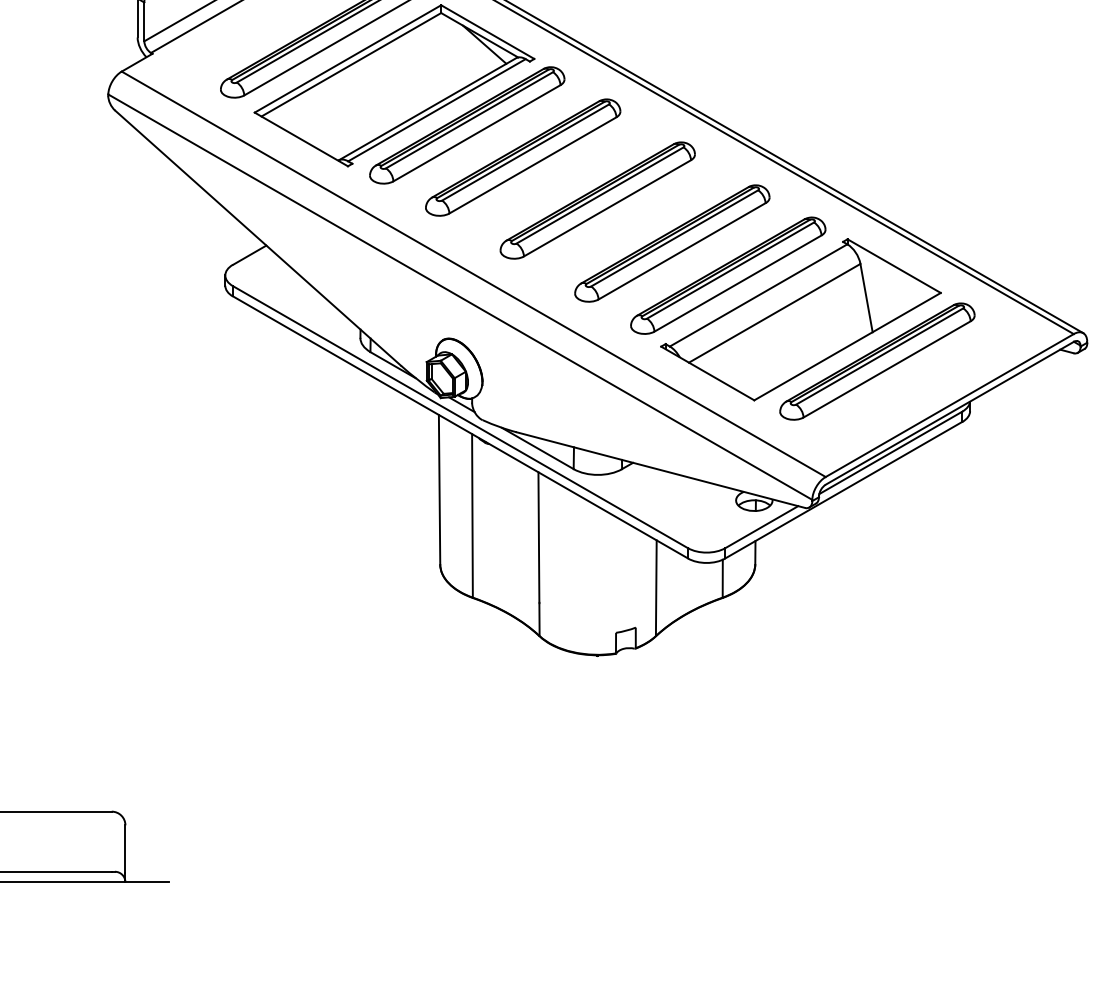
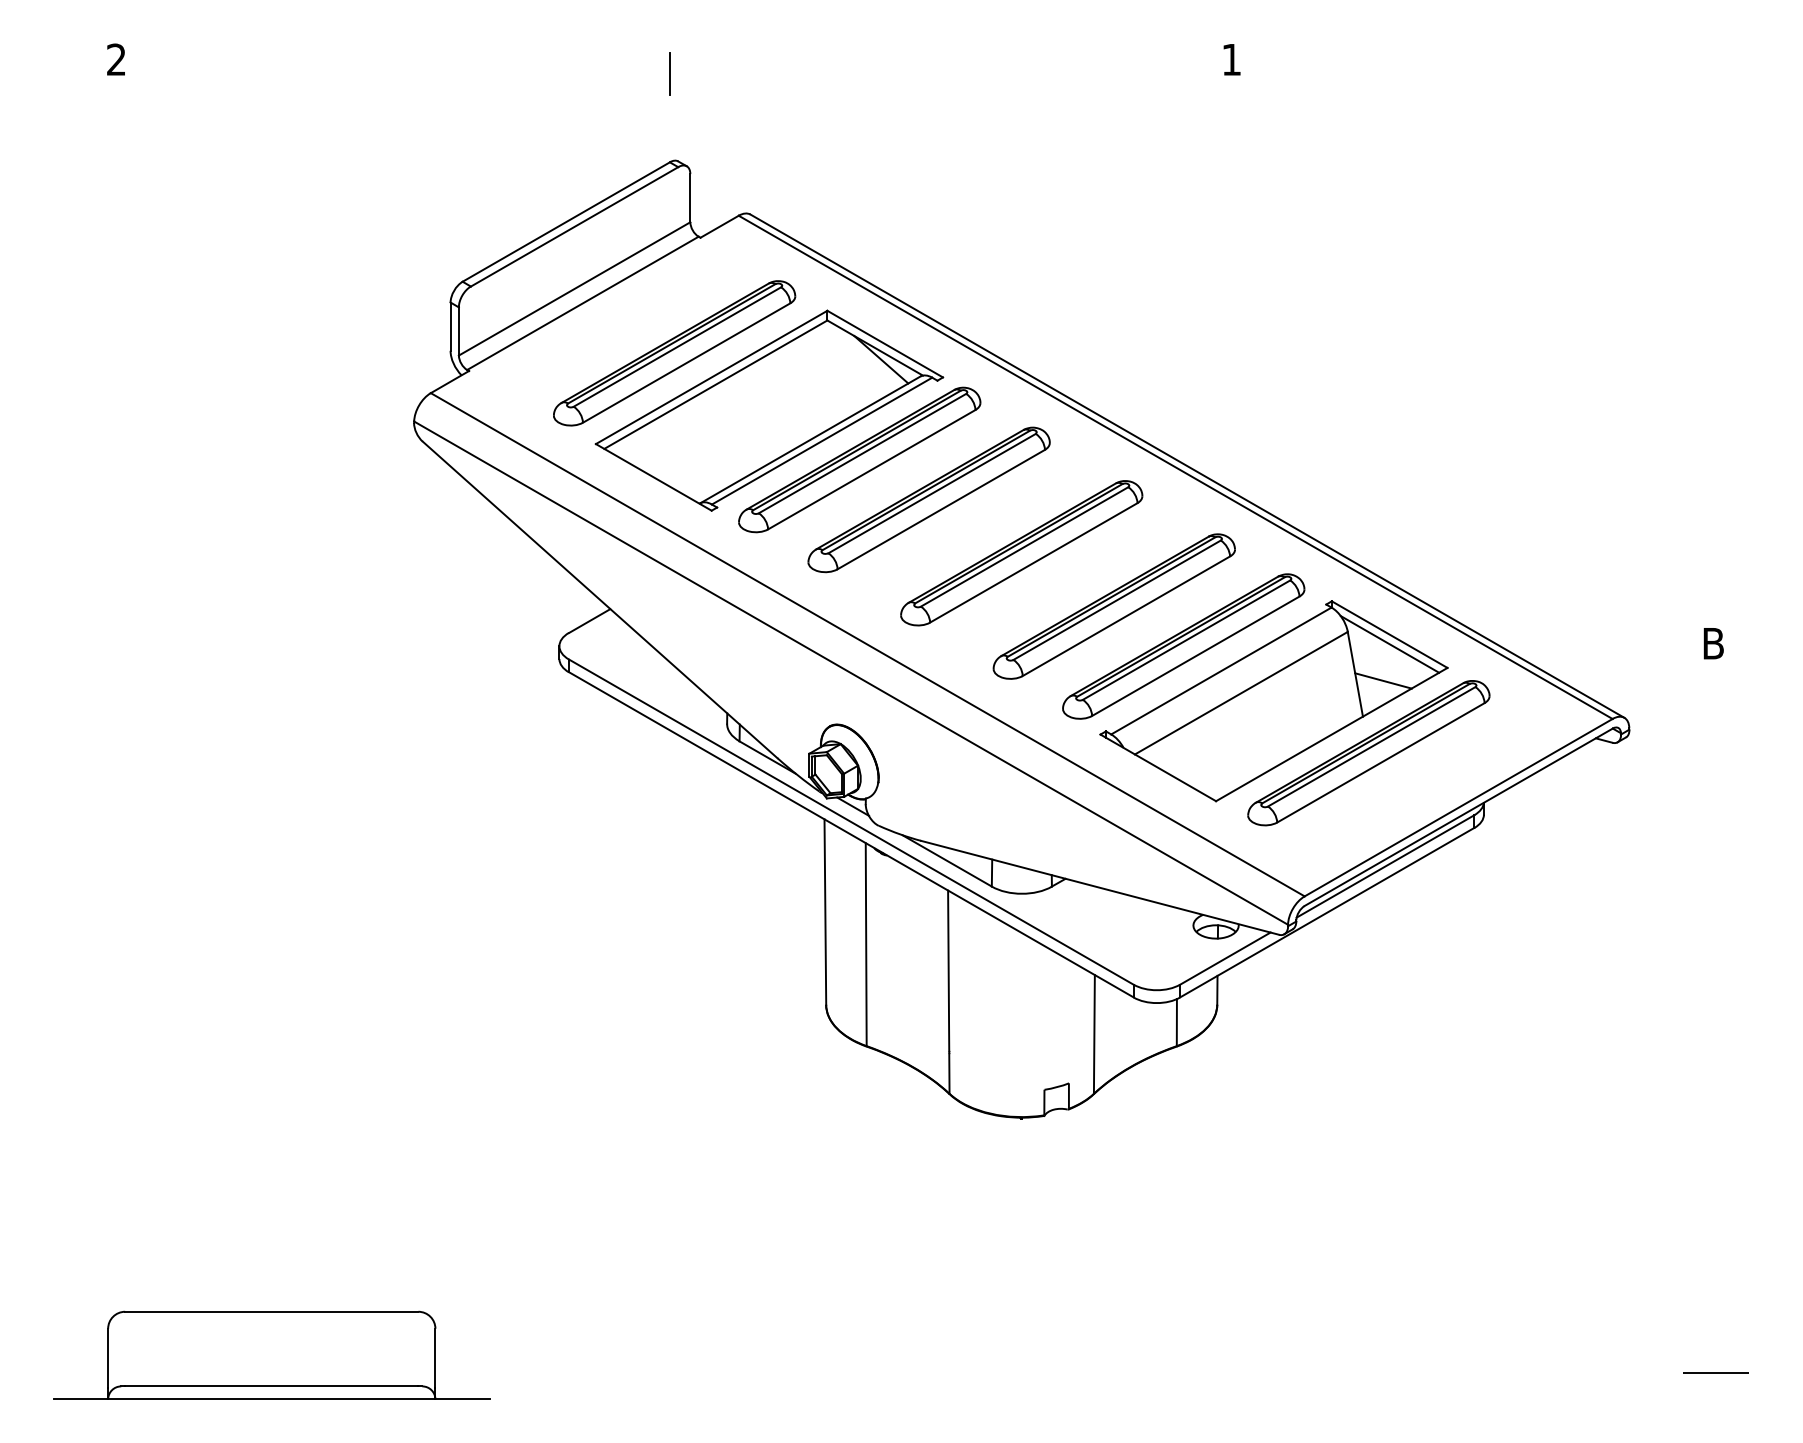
line: (894, 274) -> (1389, 644), added
line: (889, 303) -> (1383, 680), added

